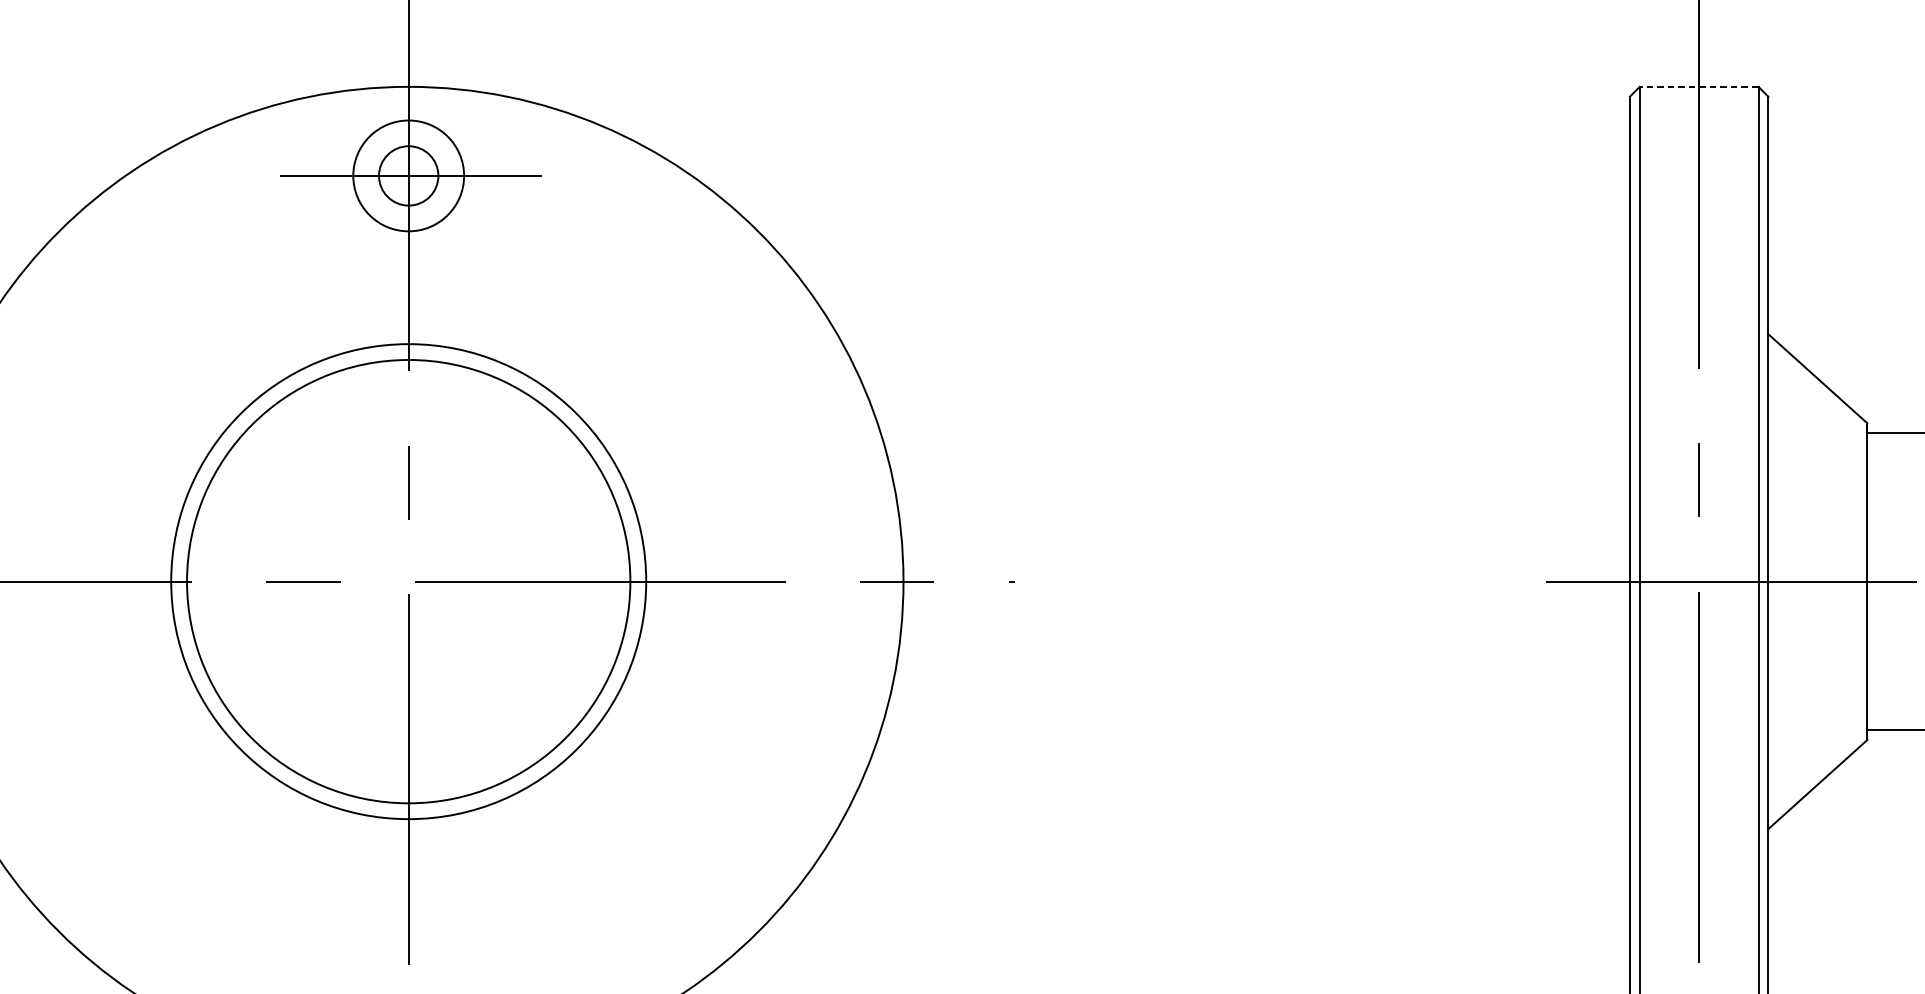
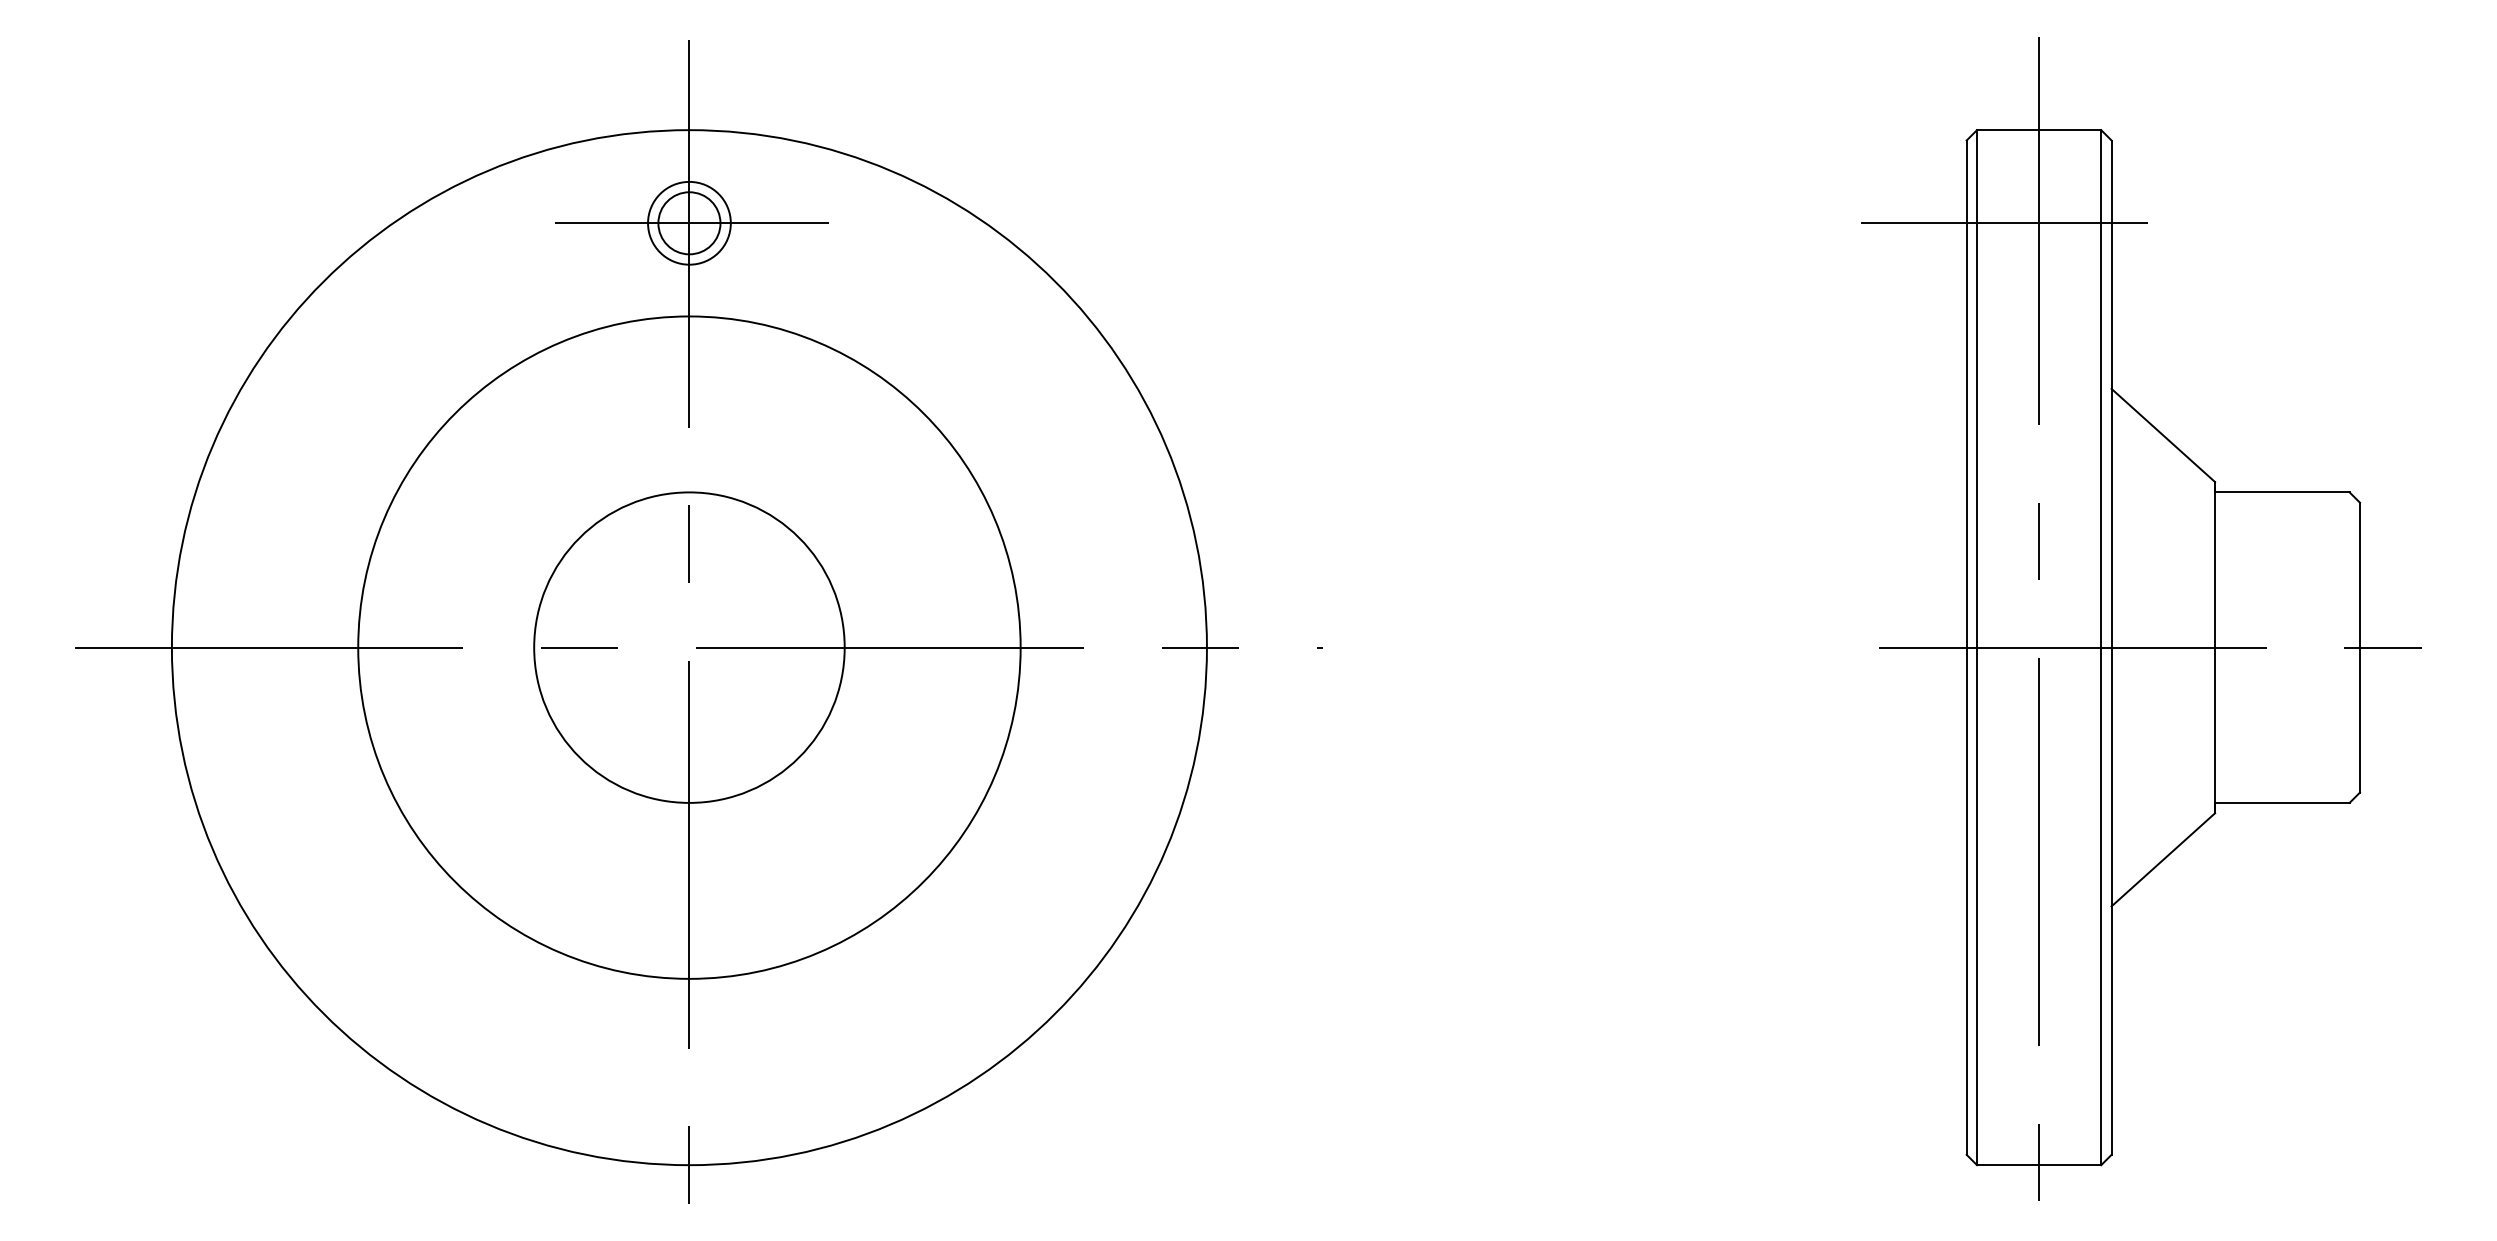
line: (1698, 87) -> (2038, 130), dashed -> solid
circle: (408, 175) -> (689, 222), size x0.71
line: (1666, 176) -> (2004, 223), added
circle: (408, 581) -> (689, 647), size x0.62
circle: (408, 581) -> (689, 647), size x1.43

